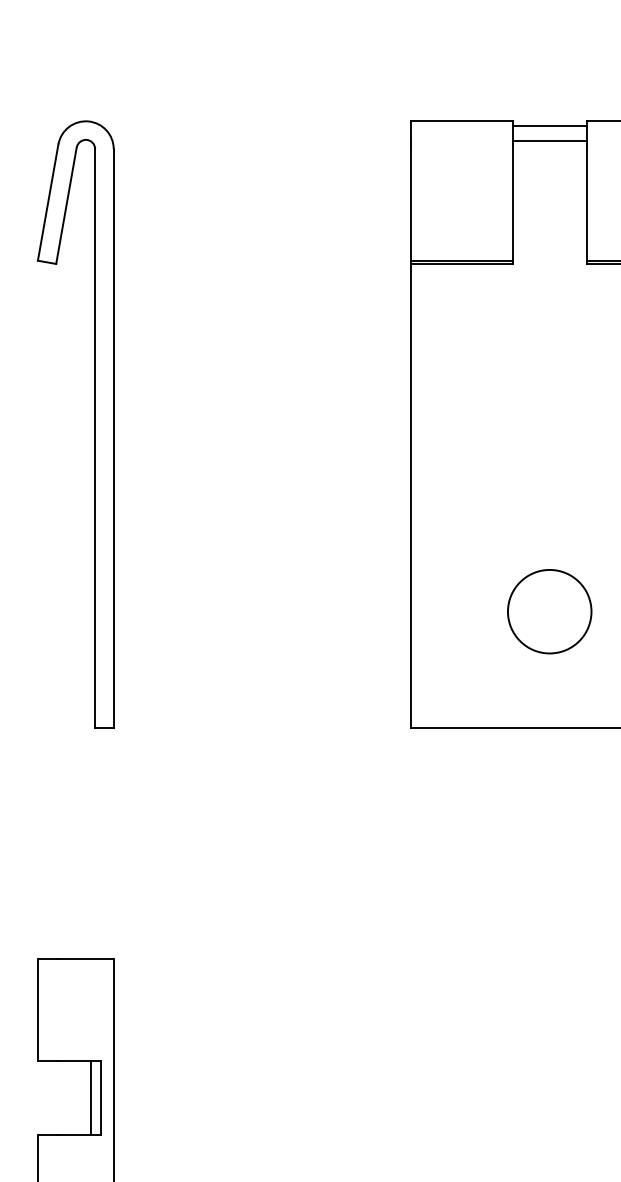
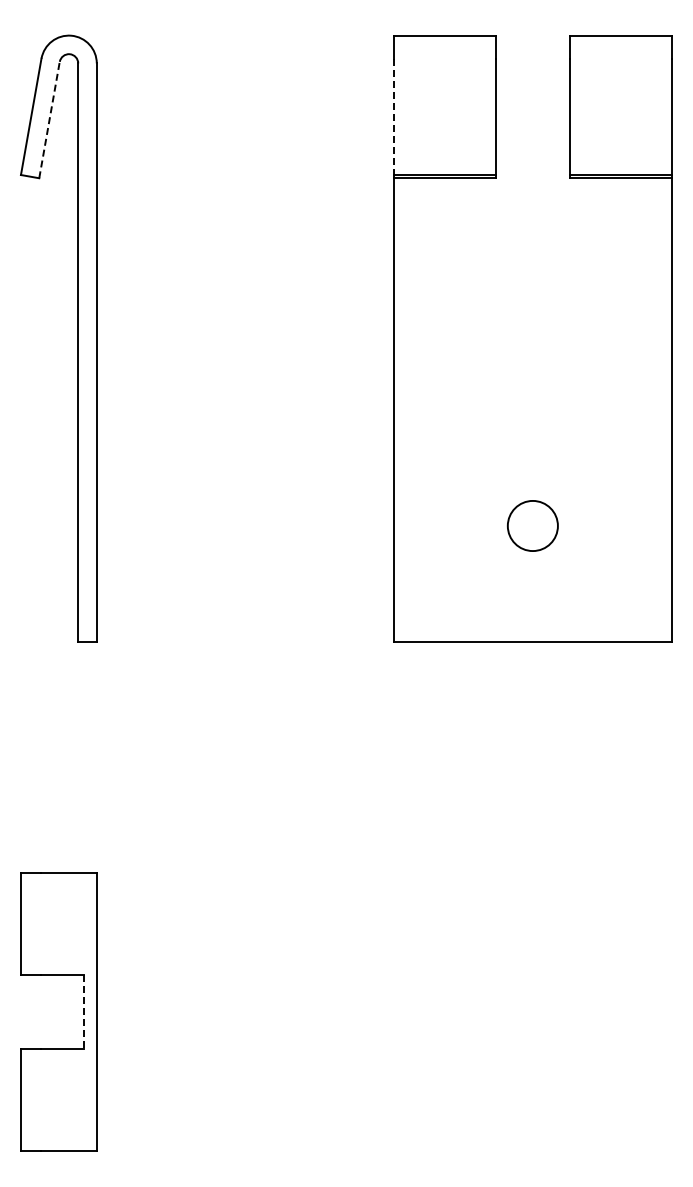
line: (549, 125) -> (532, 39), removed
line: (549, 141) -> (532, 55), removed
line: (410, 203) -> (393, 117), solid -> dashed
line: (66, 205) -> (49, 119), solid -> dashed
circle: (549, 611) -> (532, 525), size x0.6
line: (90, 1098) -> (73, 1012), removed
line: (100, 1098) -> (83, 1012), solid -> dashed

